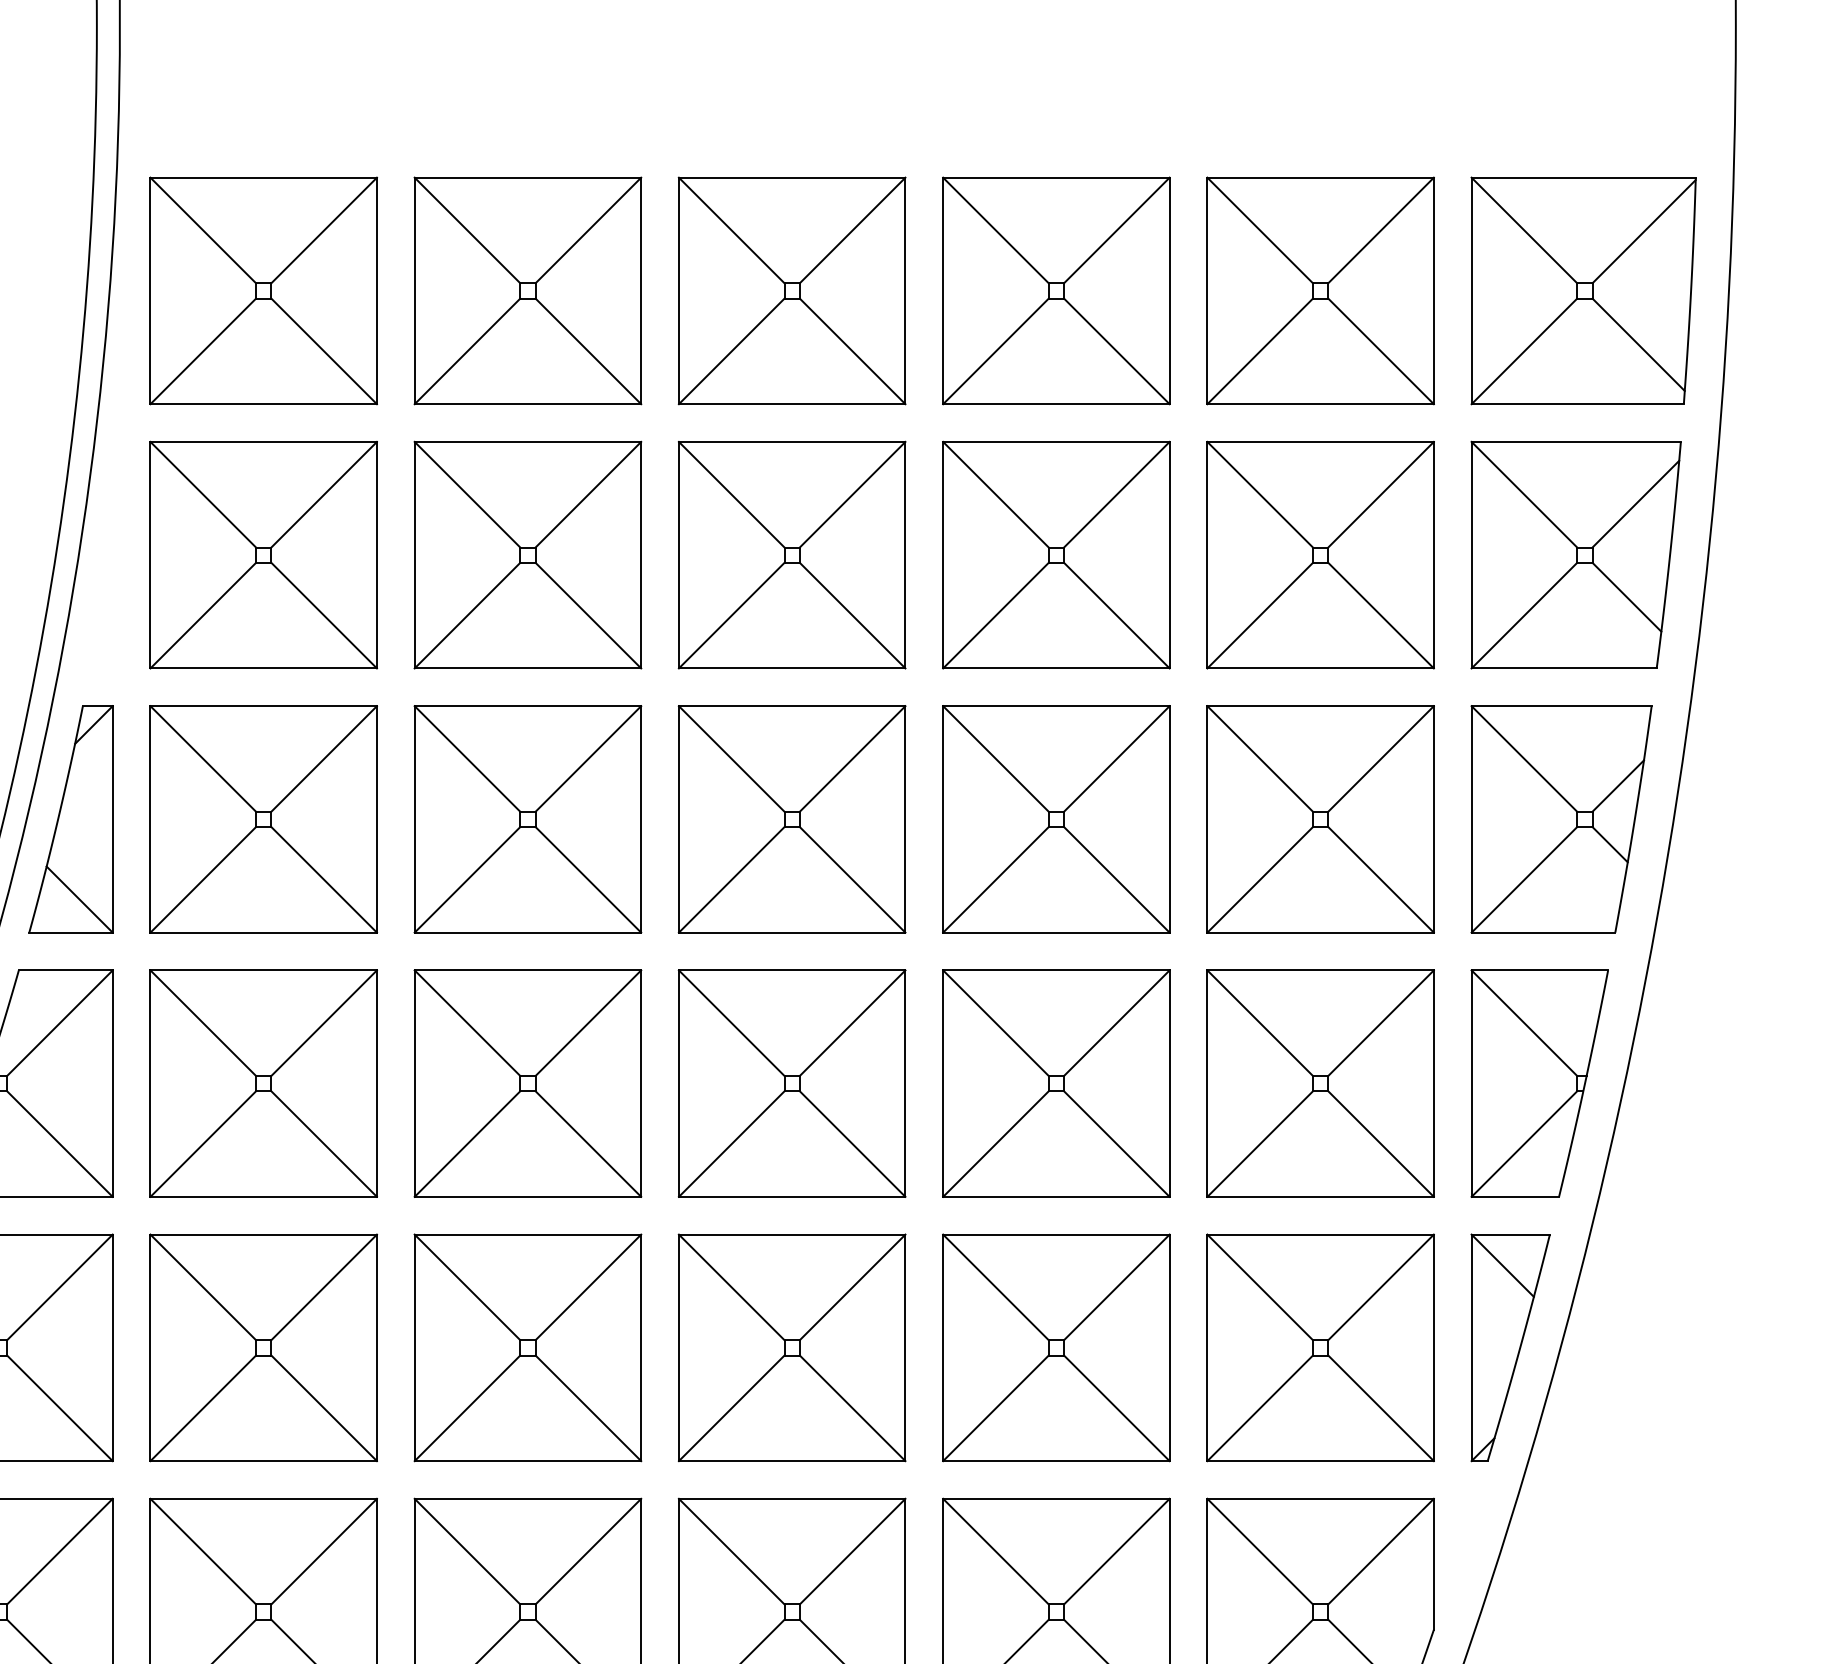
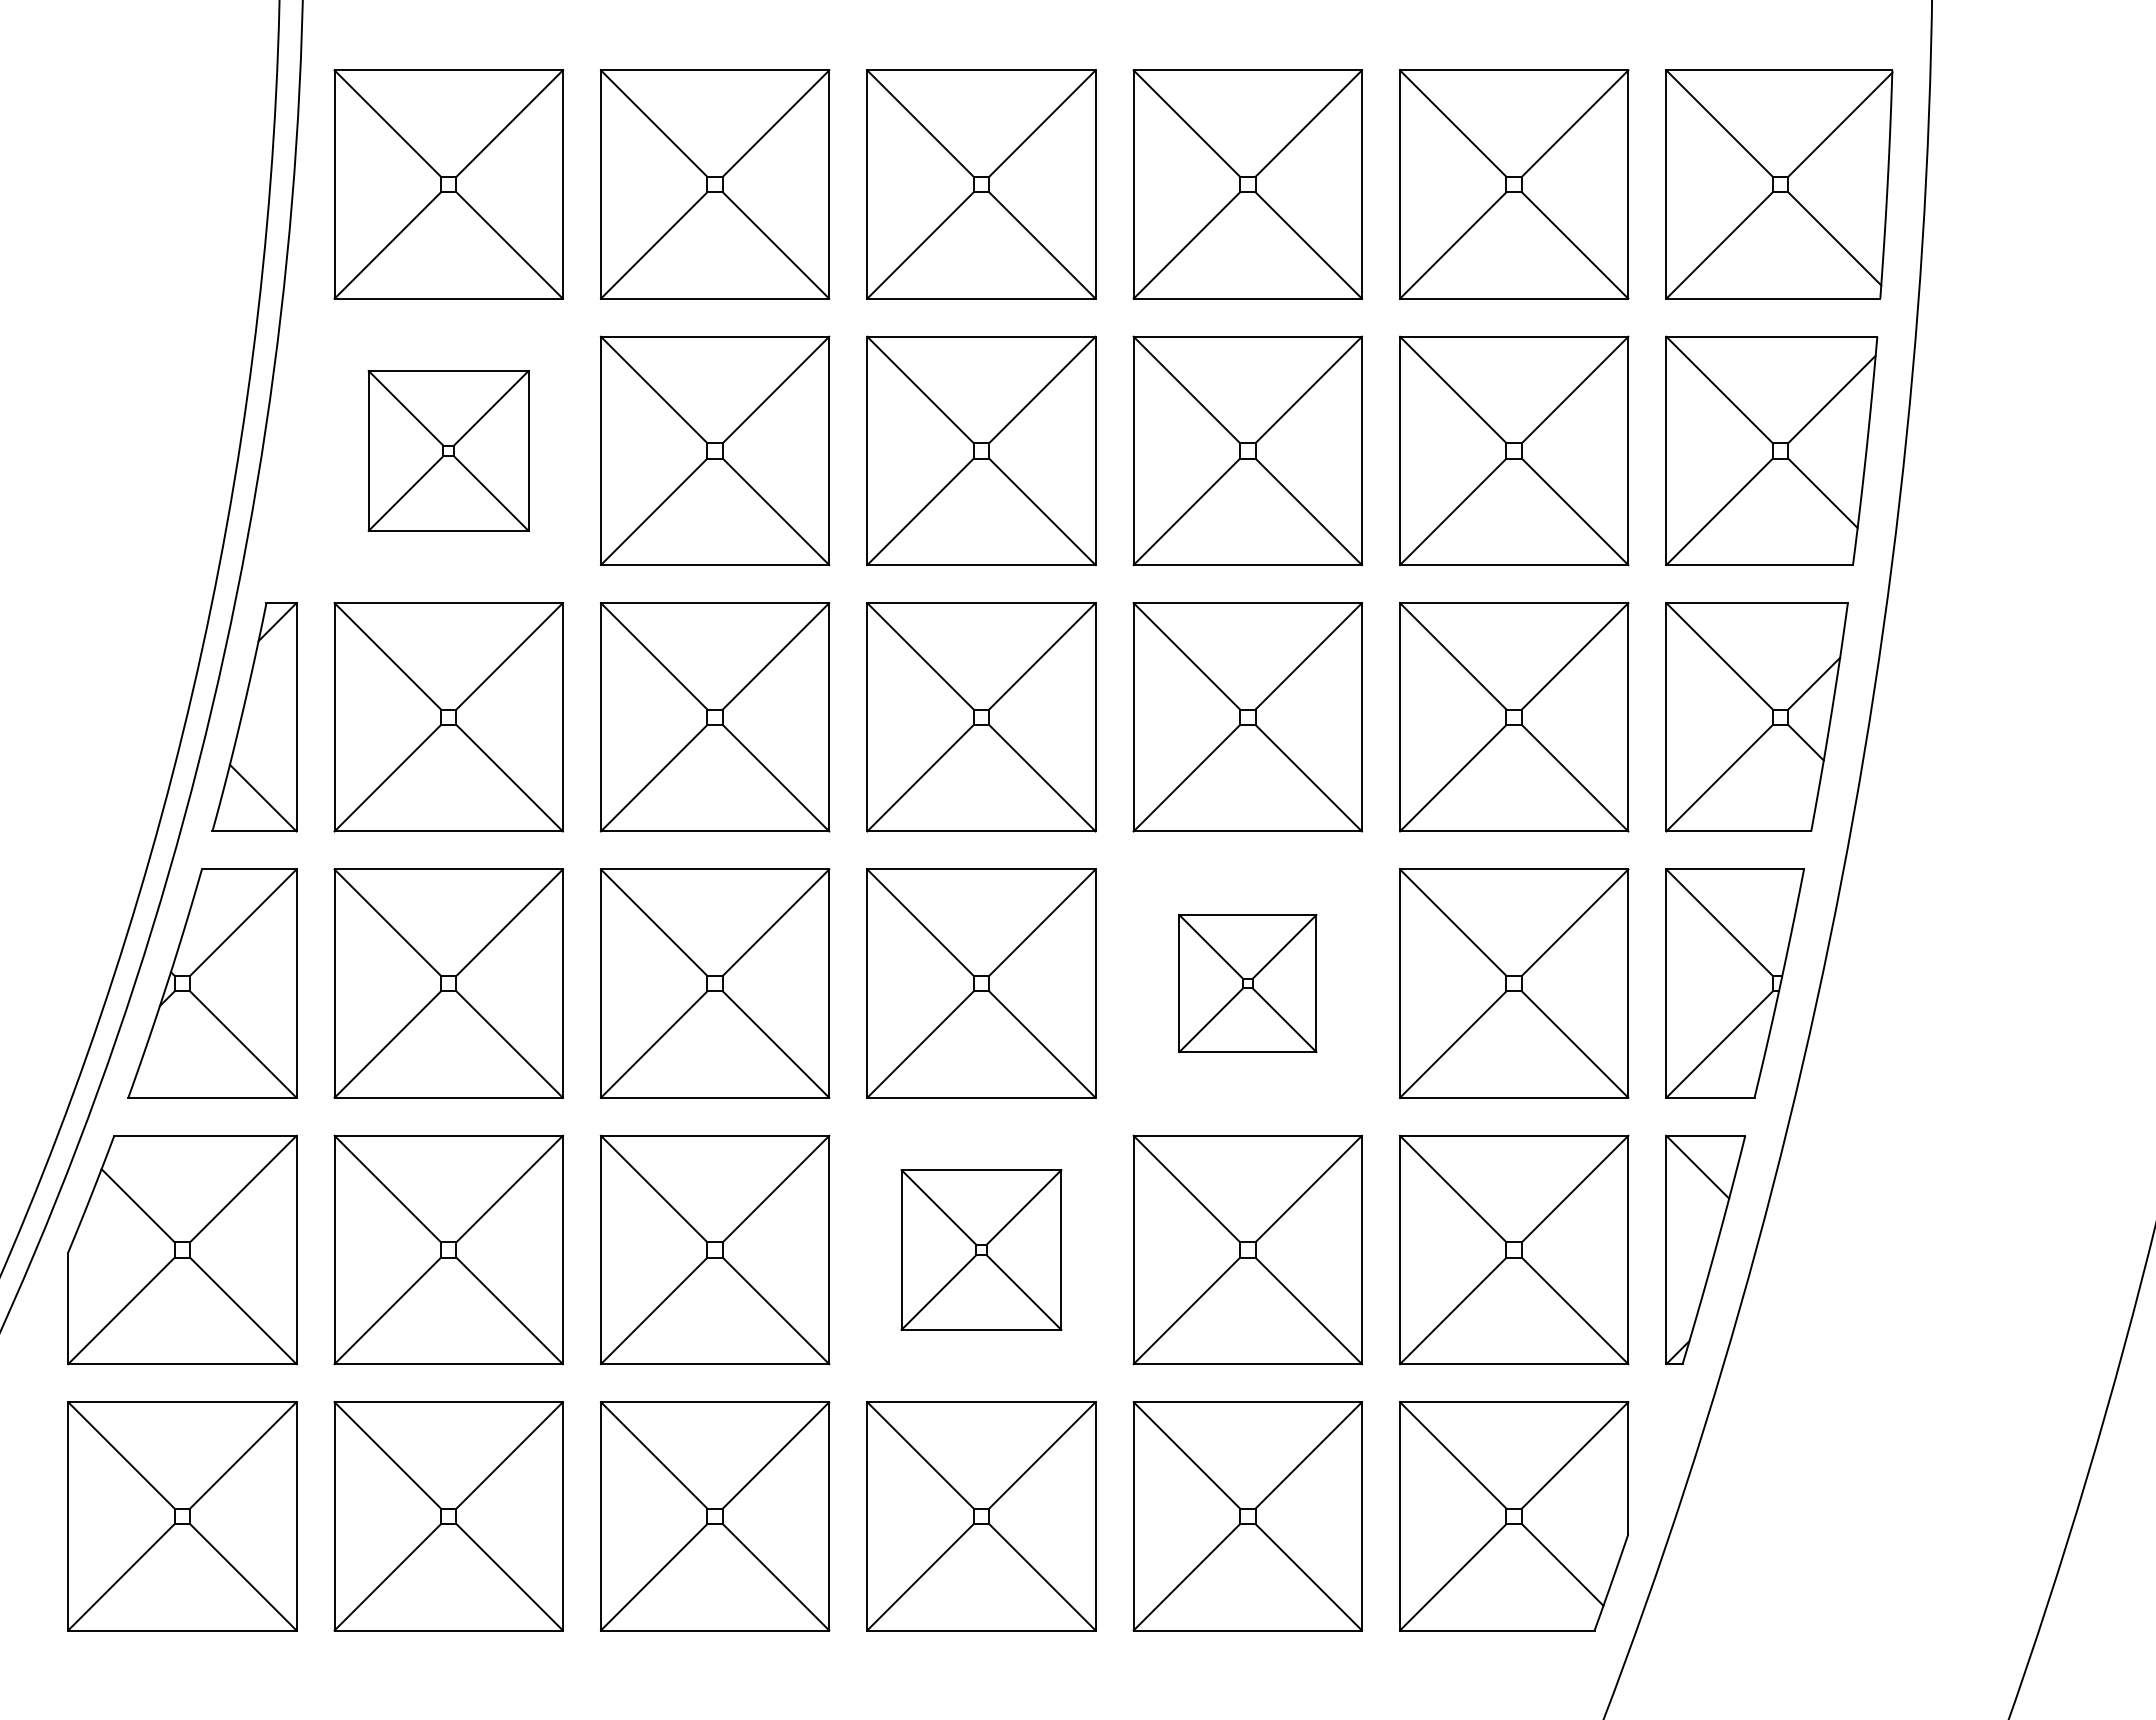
part: (263, 554) -> (448, 450), size x0.7
part: (1056, 1083) -> (1247, 983), size x0.6
part: (792, 1347) -> (981, 1249), size x0.7

